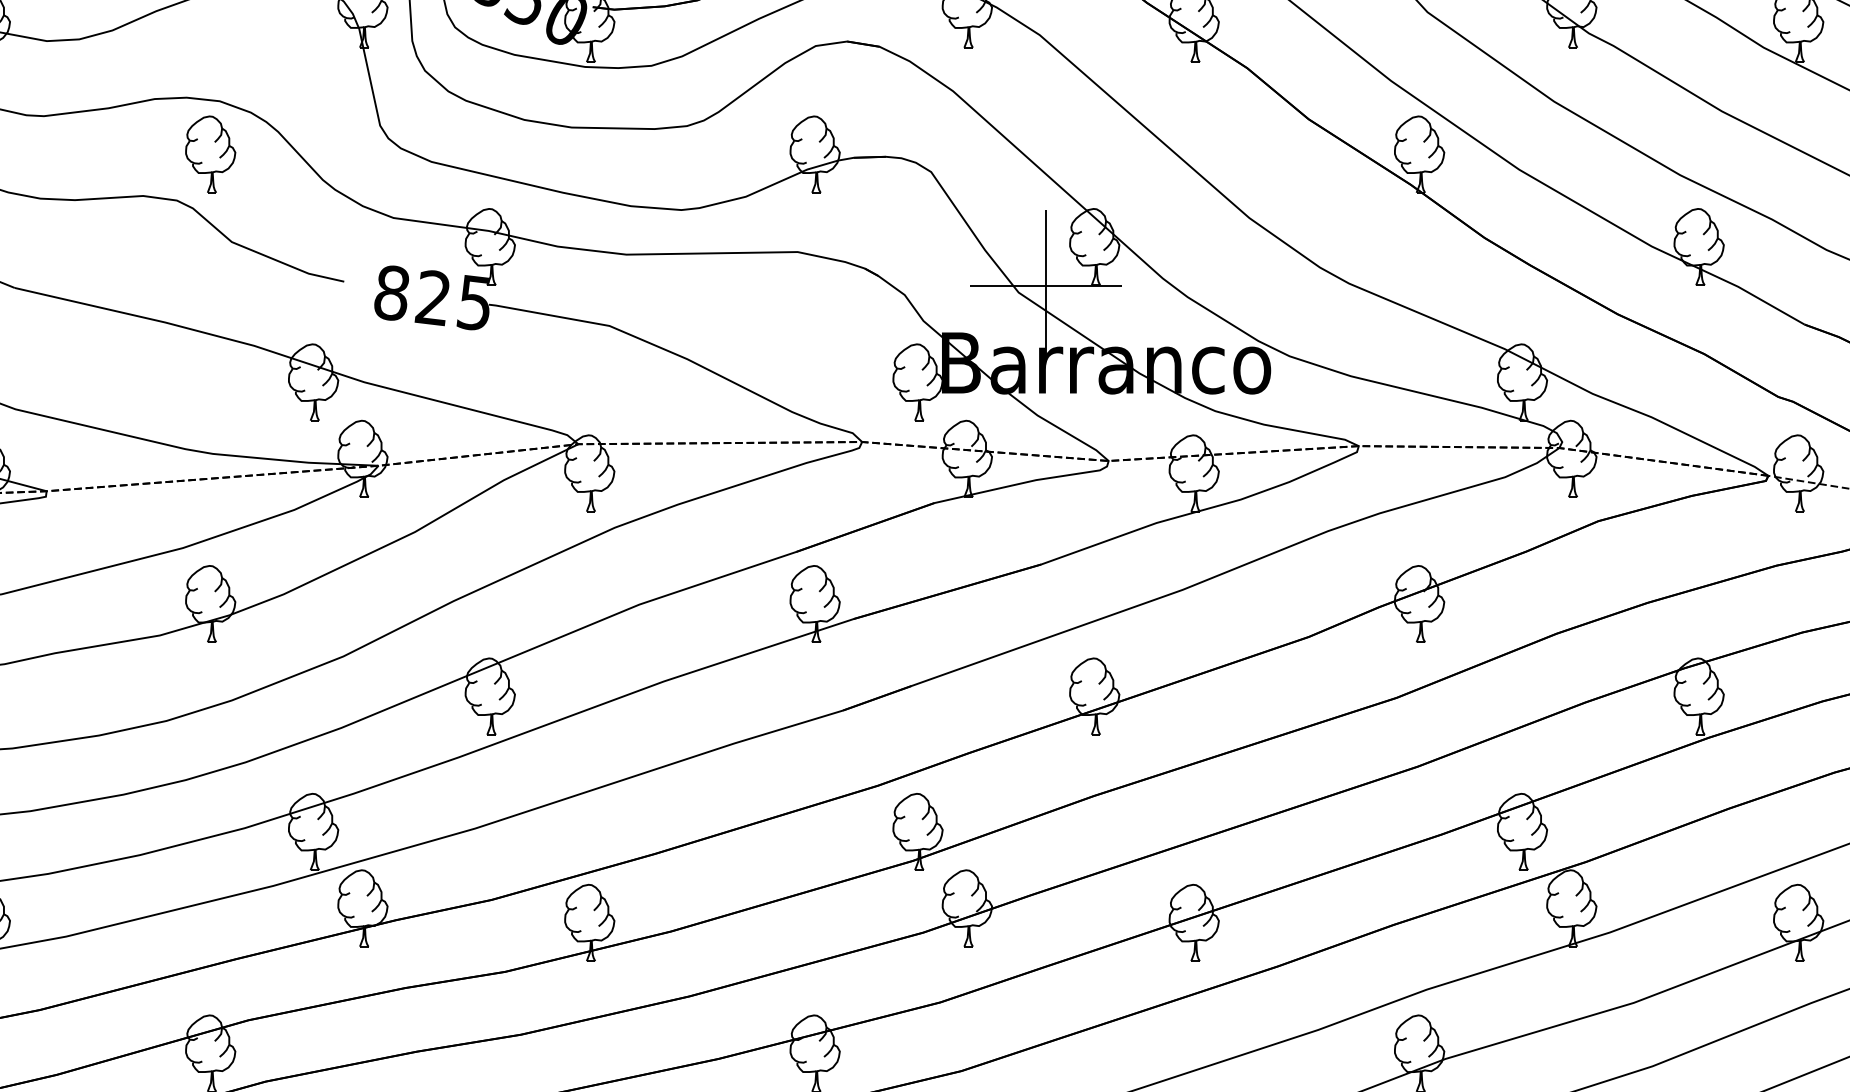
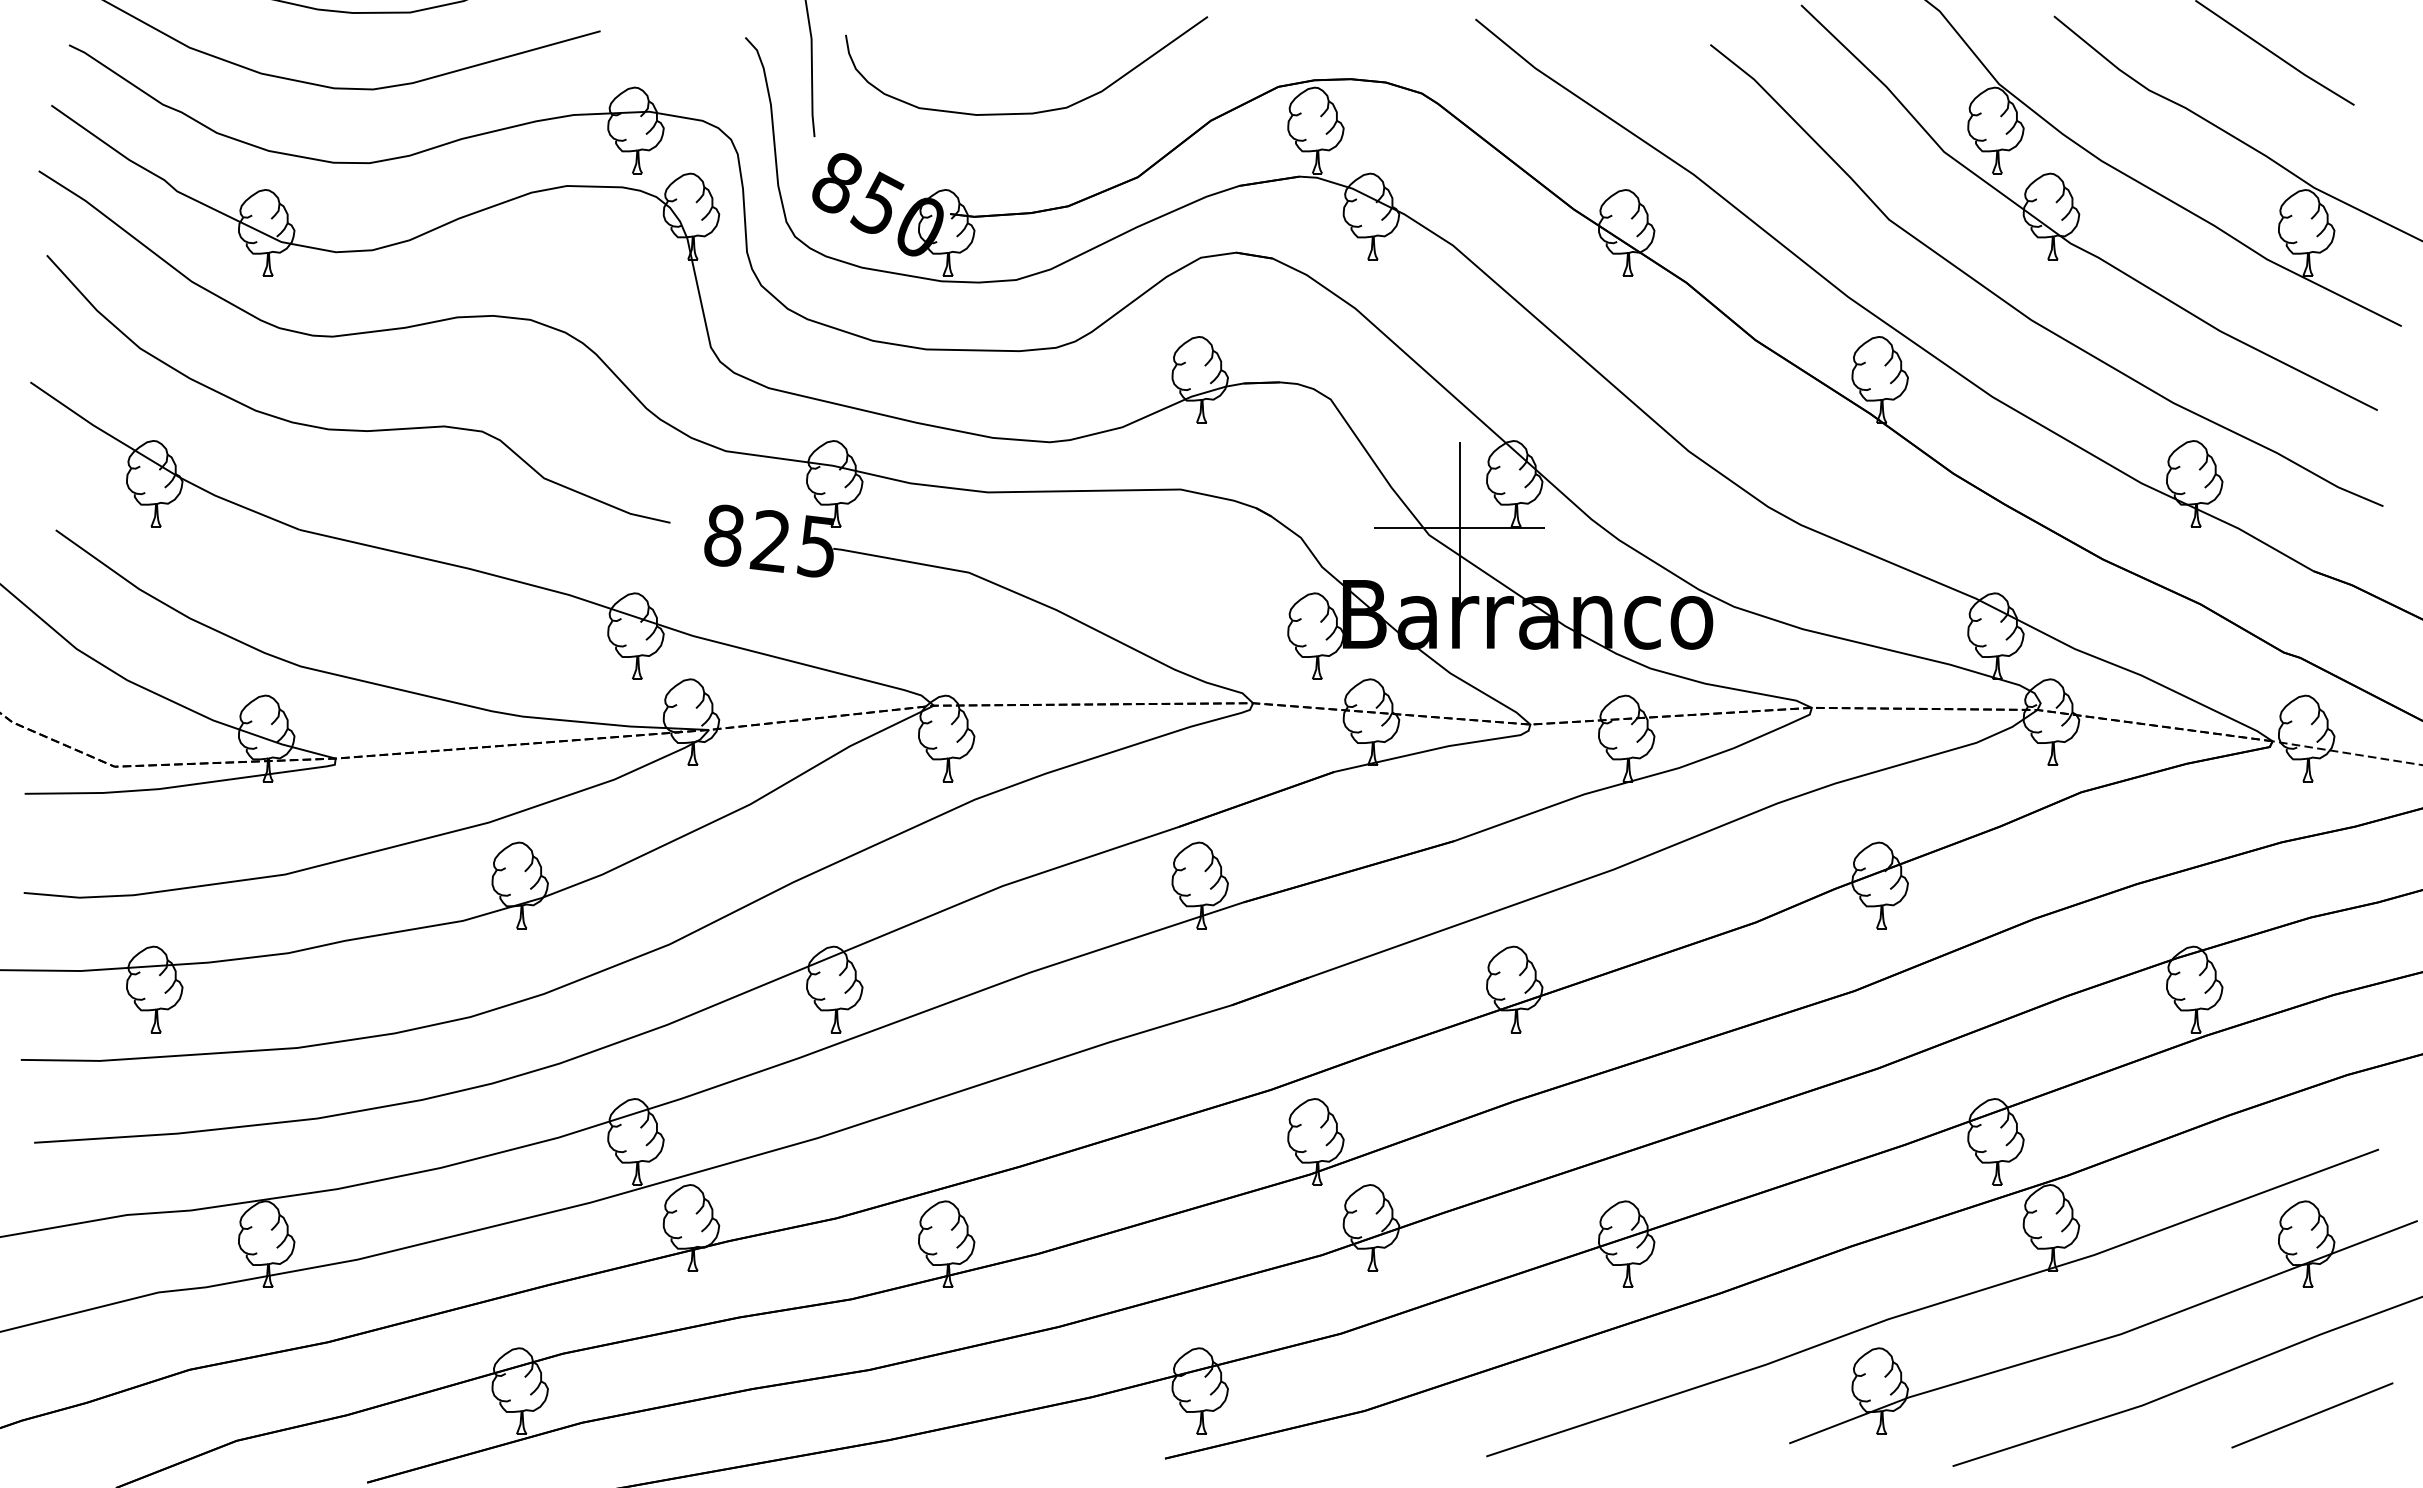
part: (210, 154) -> (519, 379), removed

